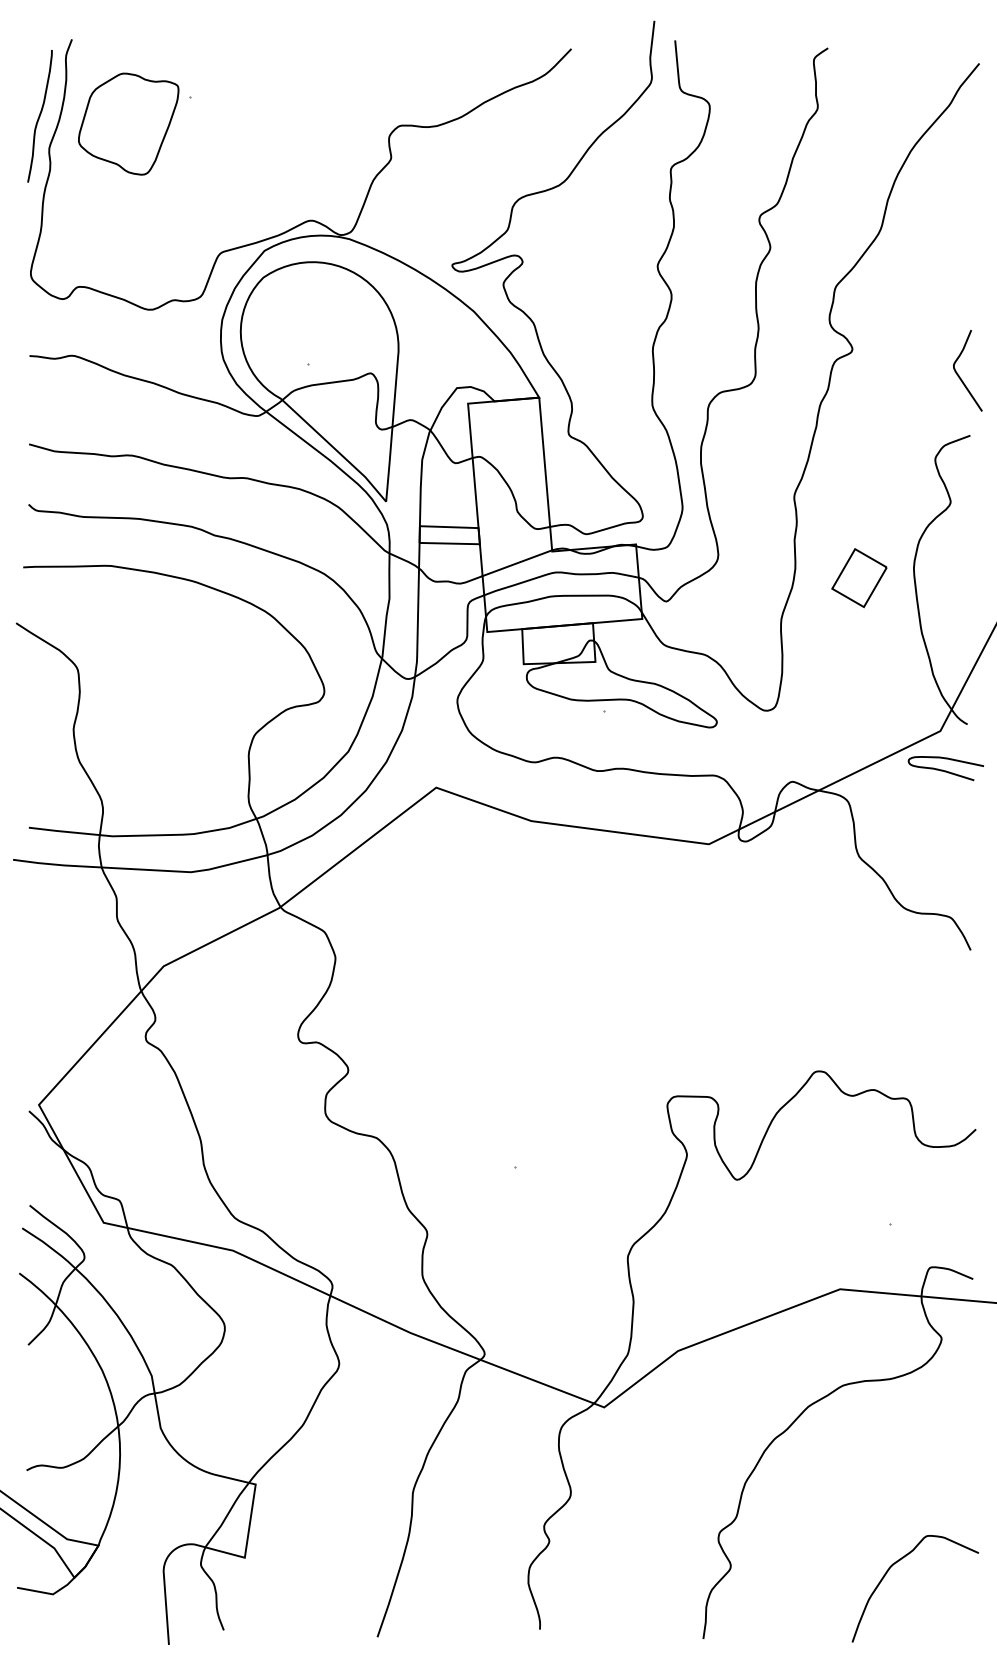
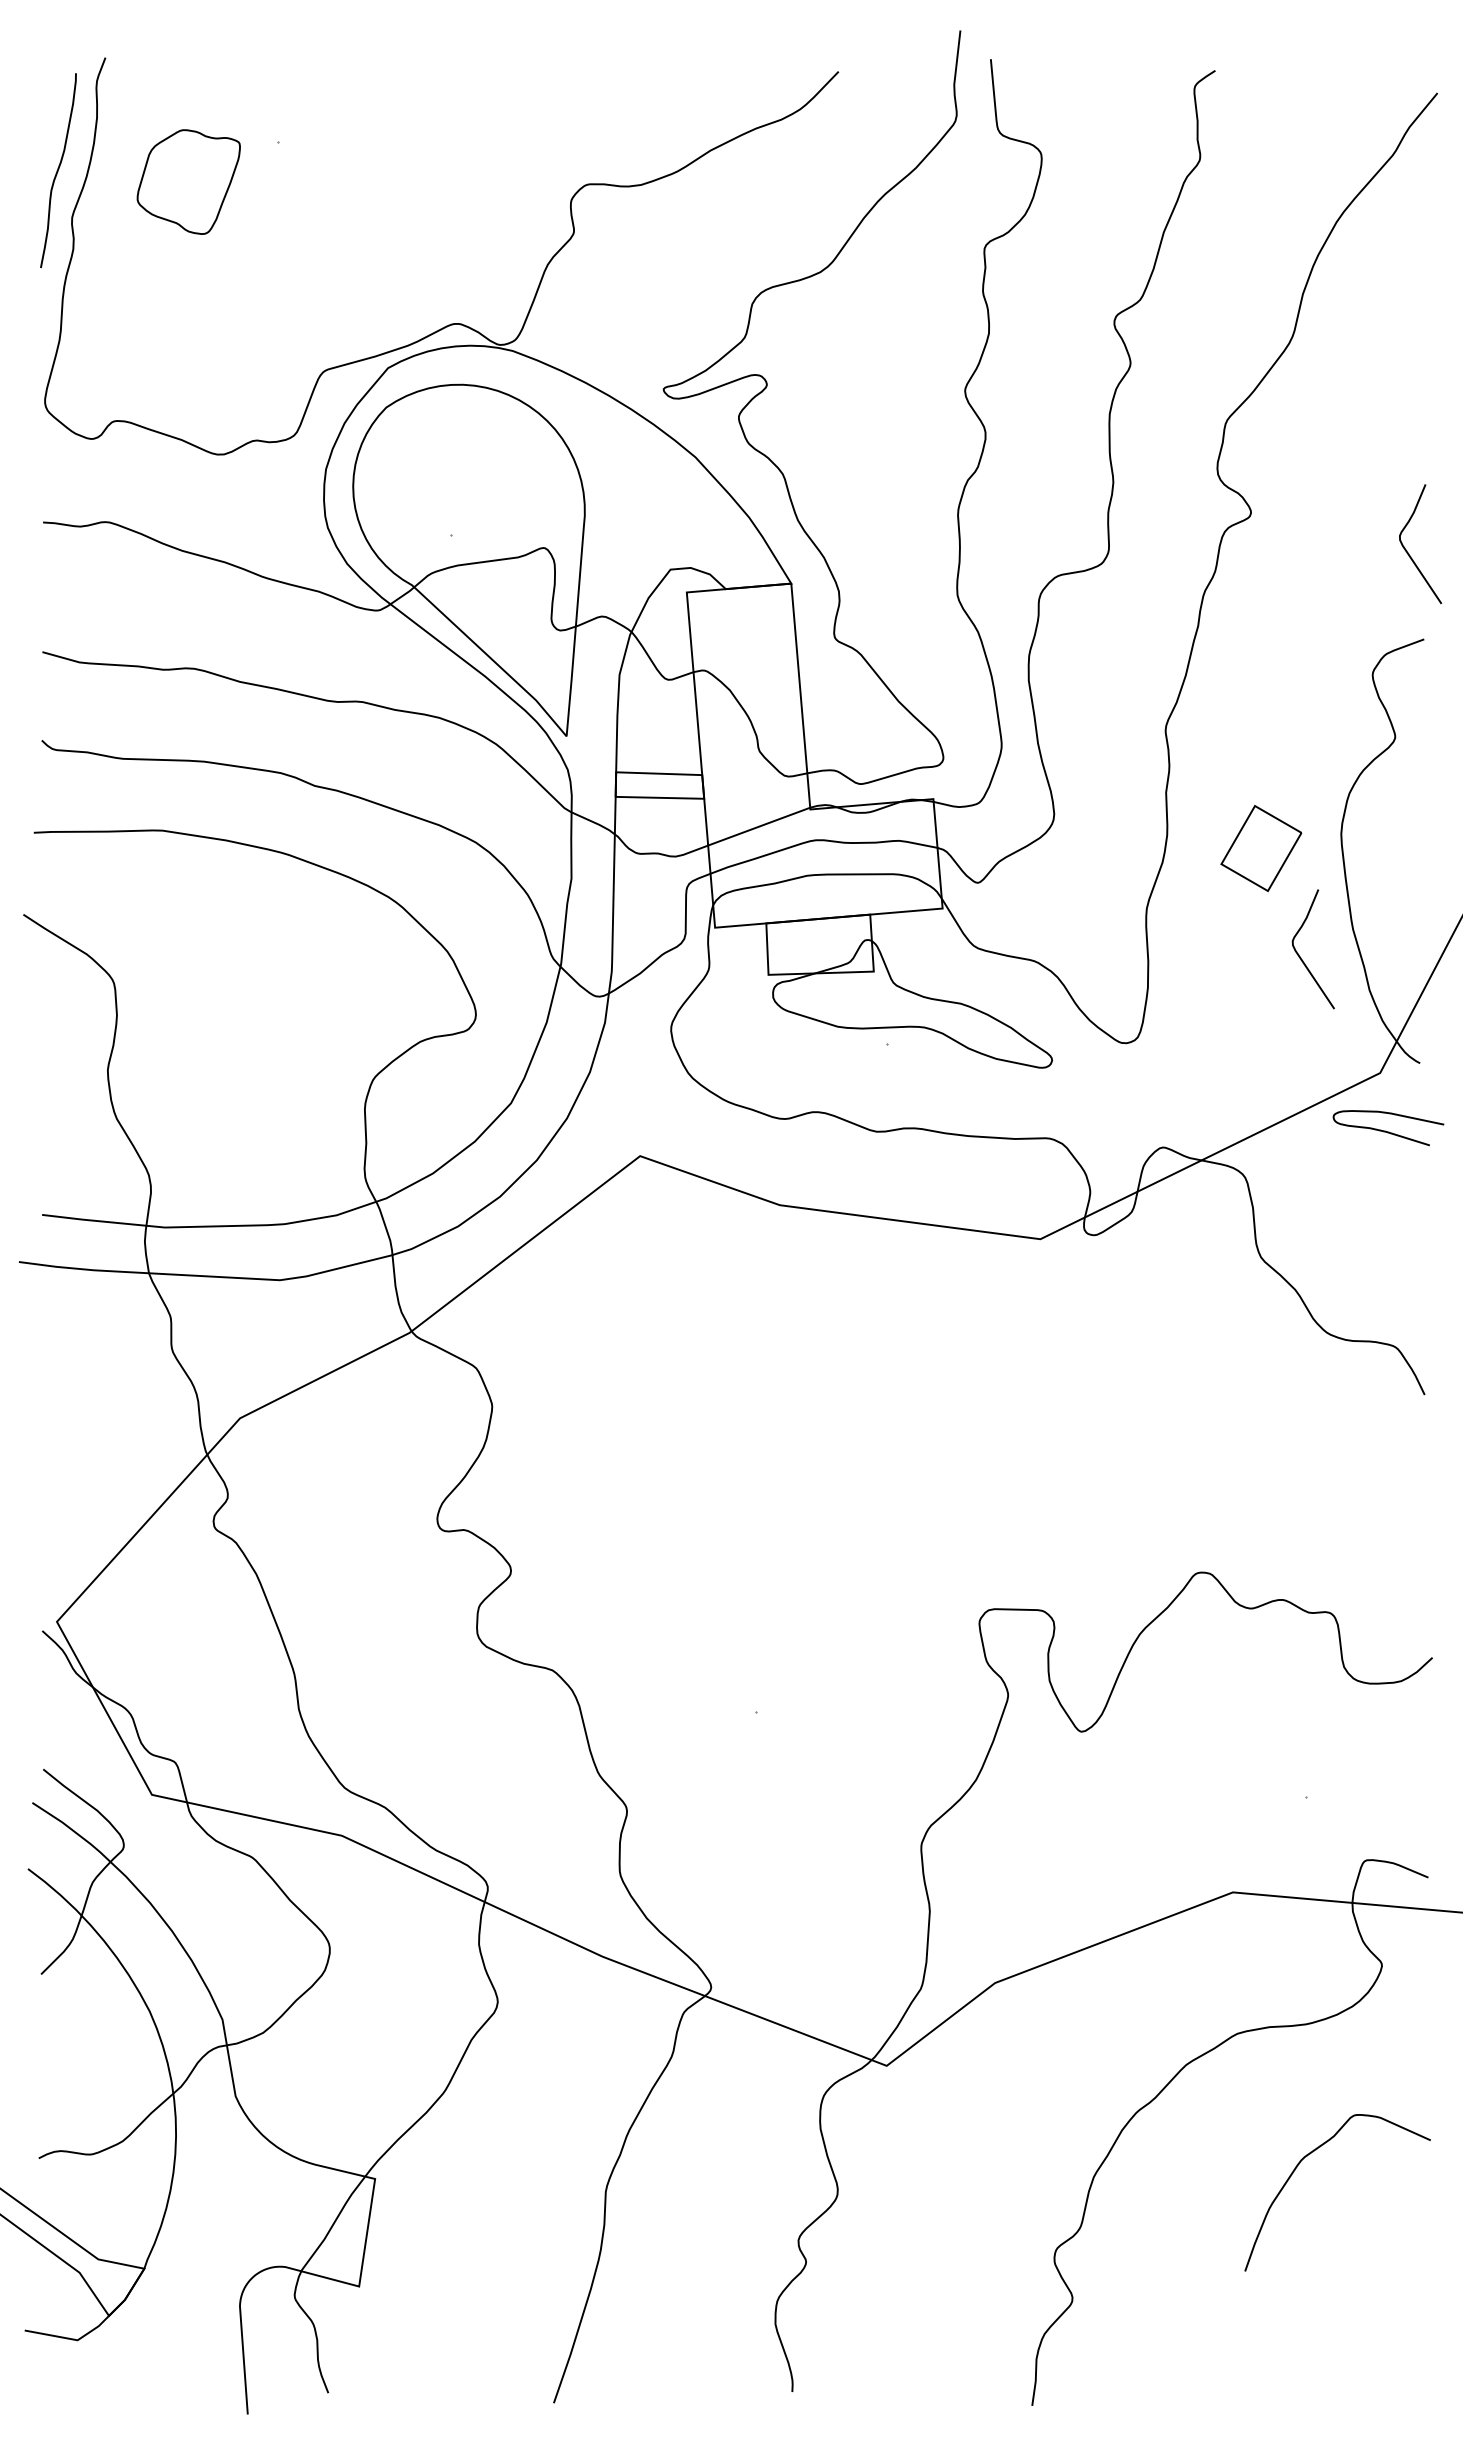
part: (128, 123) -> (188, 181), size x0.7
curve: (886, 651) -> (1301, 956), added
curve: (899, 1561) -> (1314, 2152), moved

